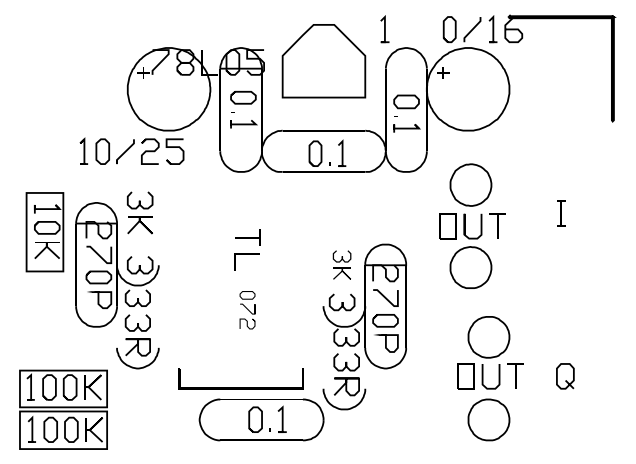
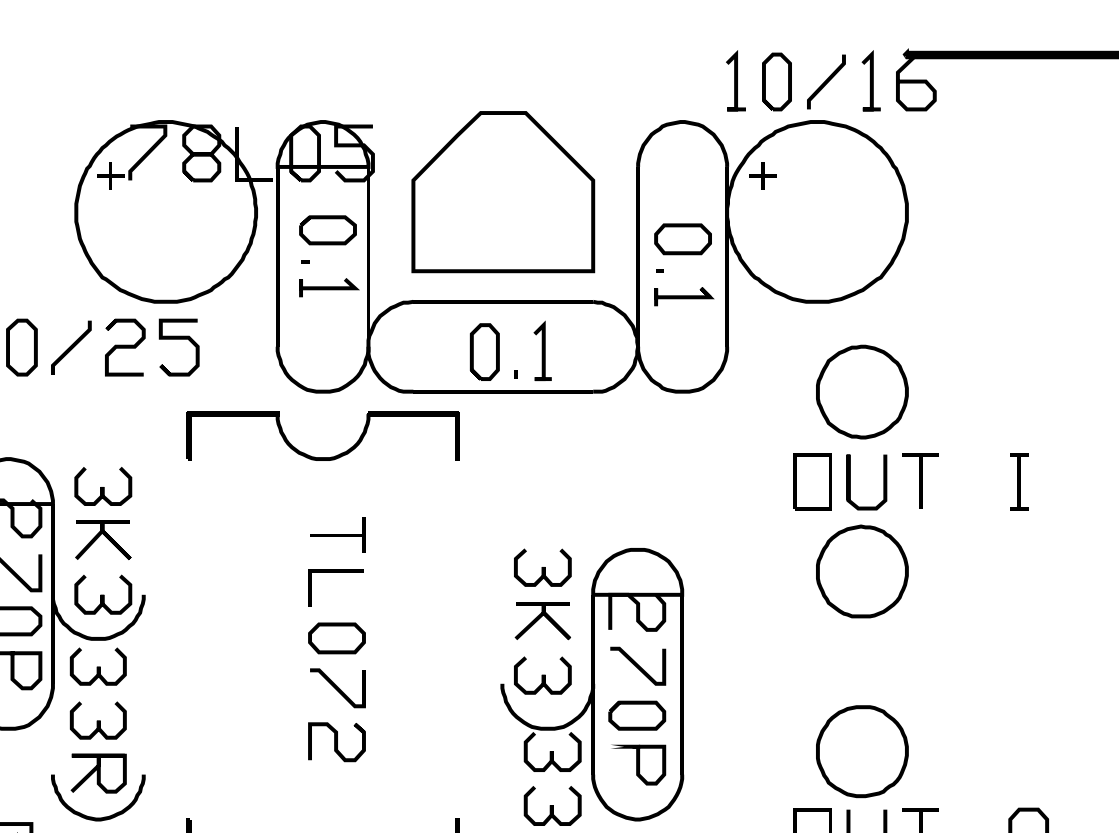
line: (384, 29) -> (735, 81), moved
part: (323, 61) -> (502, 192), moved
part: (237, 201) -> (315, 456), added
part: (140, 212) -> (104, 512), moved
part: (465, 225) -> (850, 479), moved
part: (341, 264) -> (541, 593), size x1.43
part: (247, 310) -> (336, 693), size x1.67

